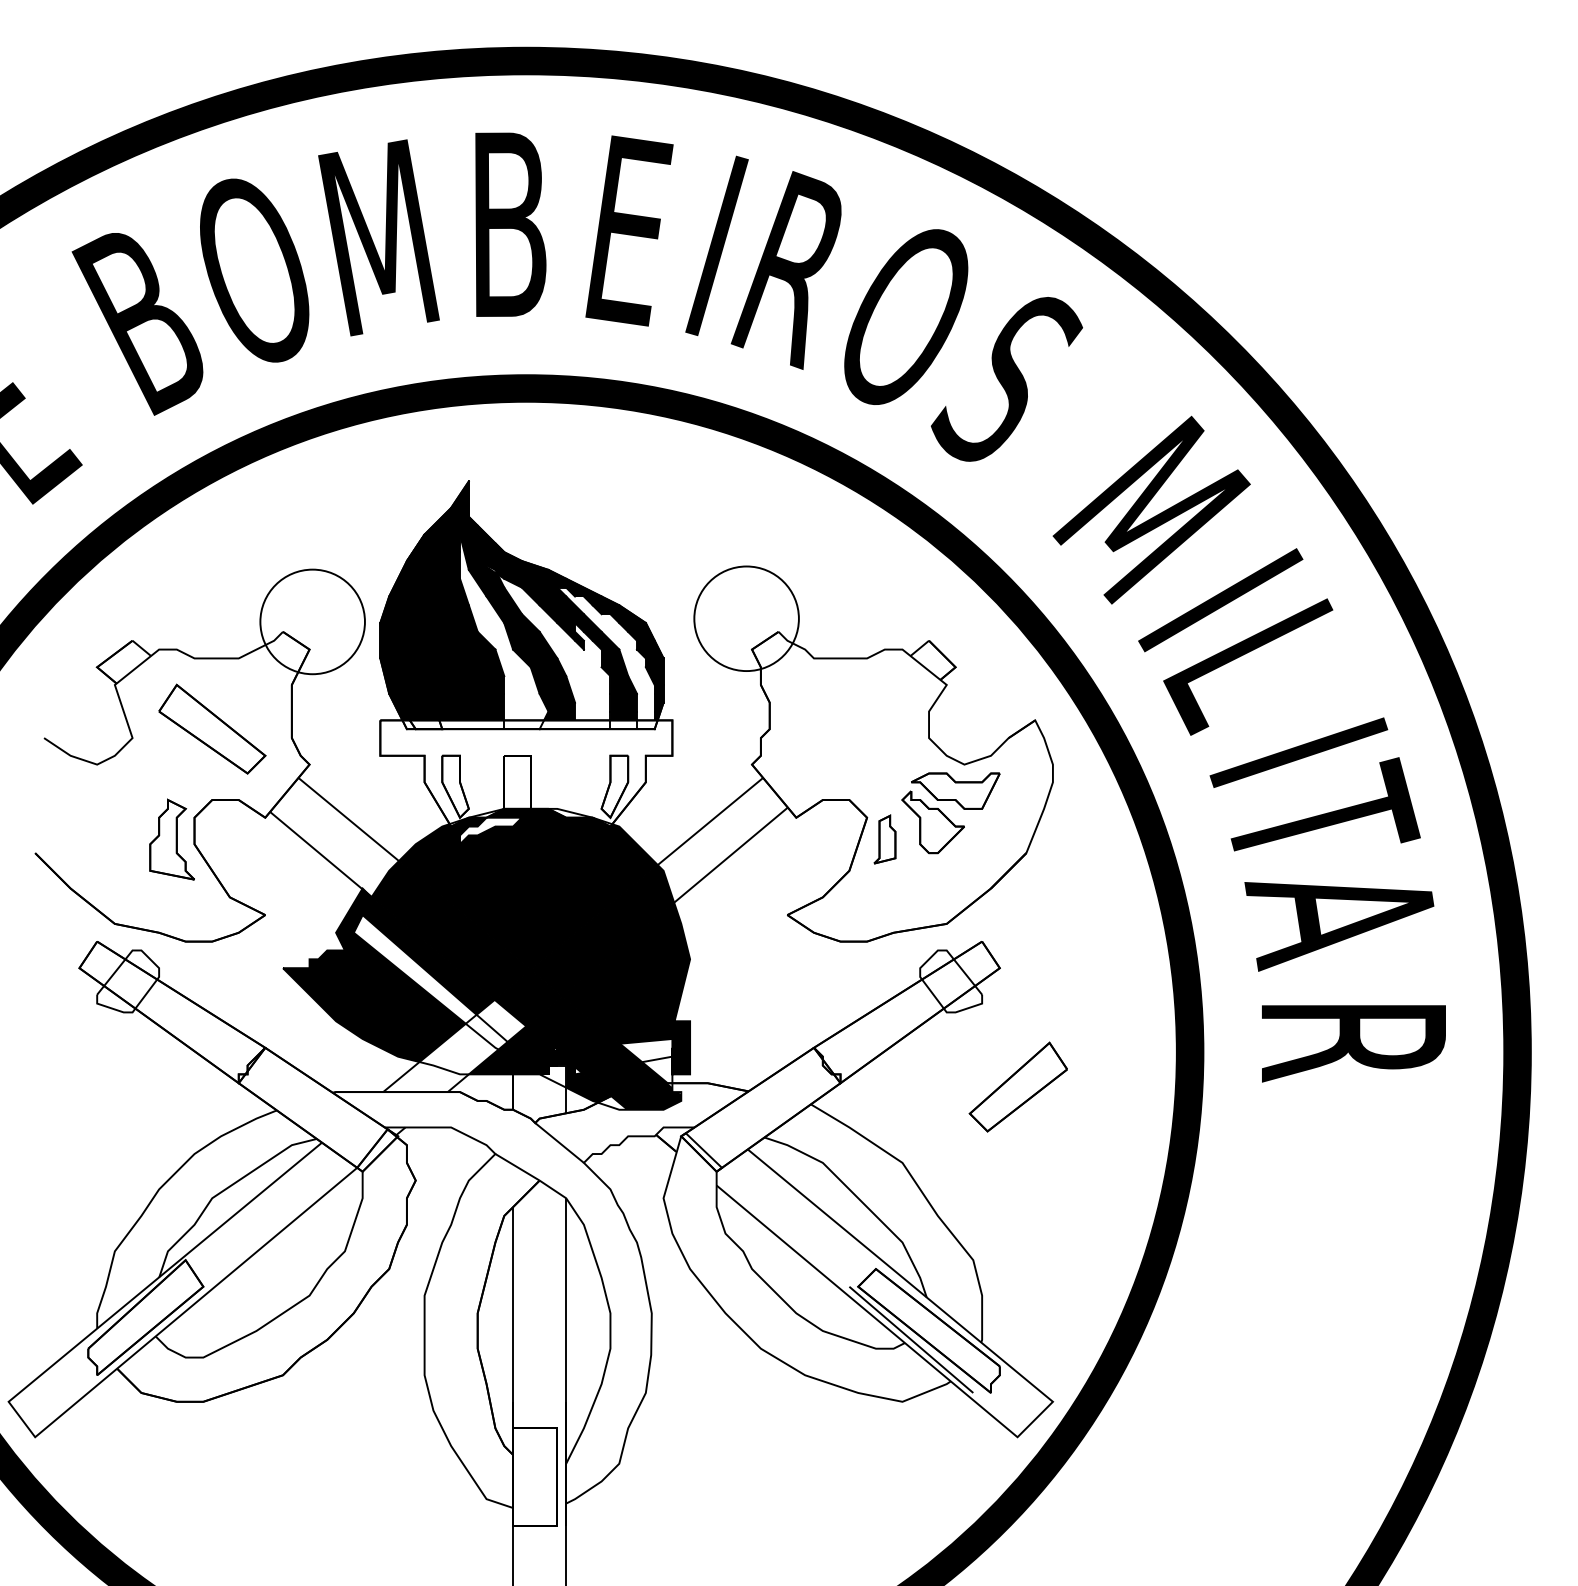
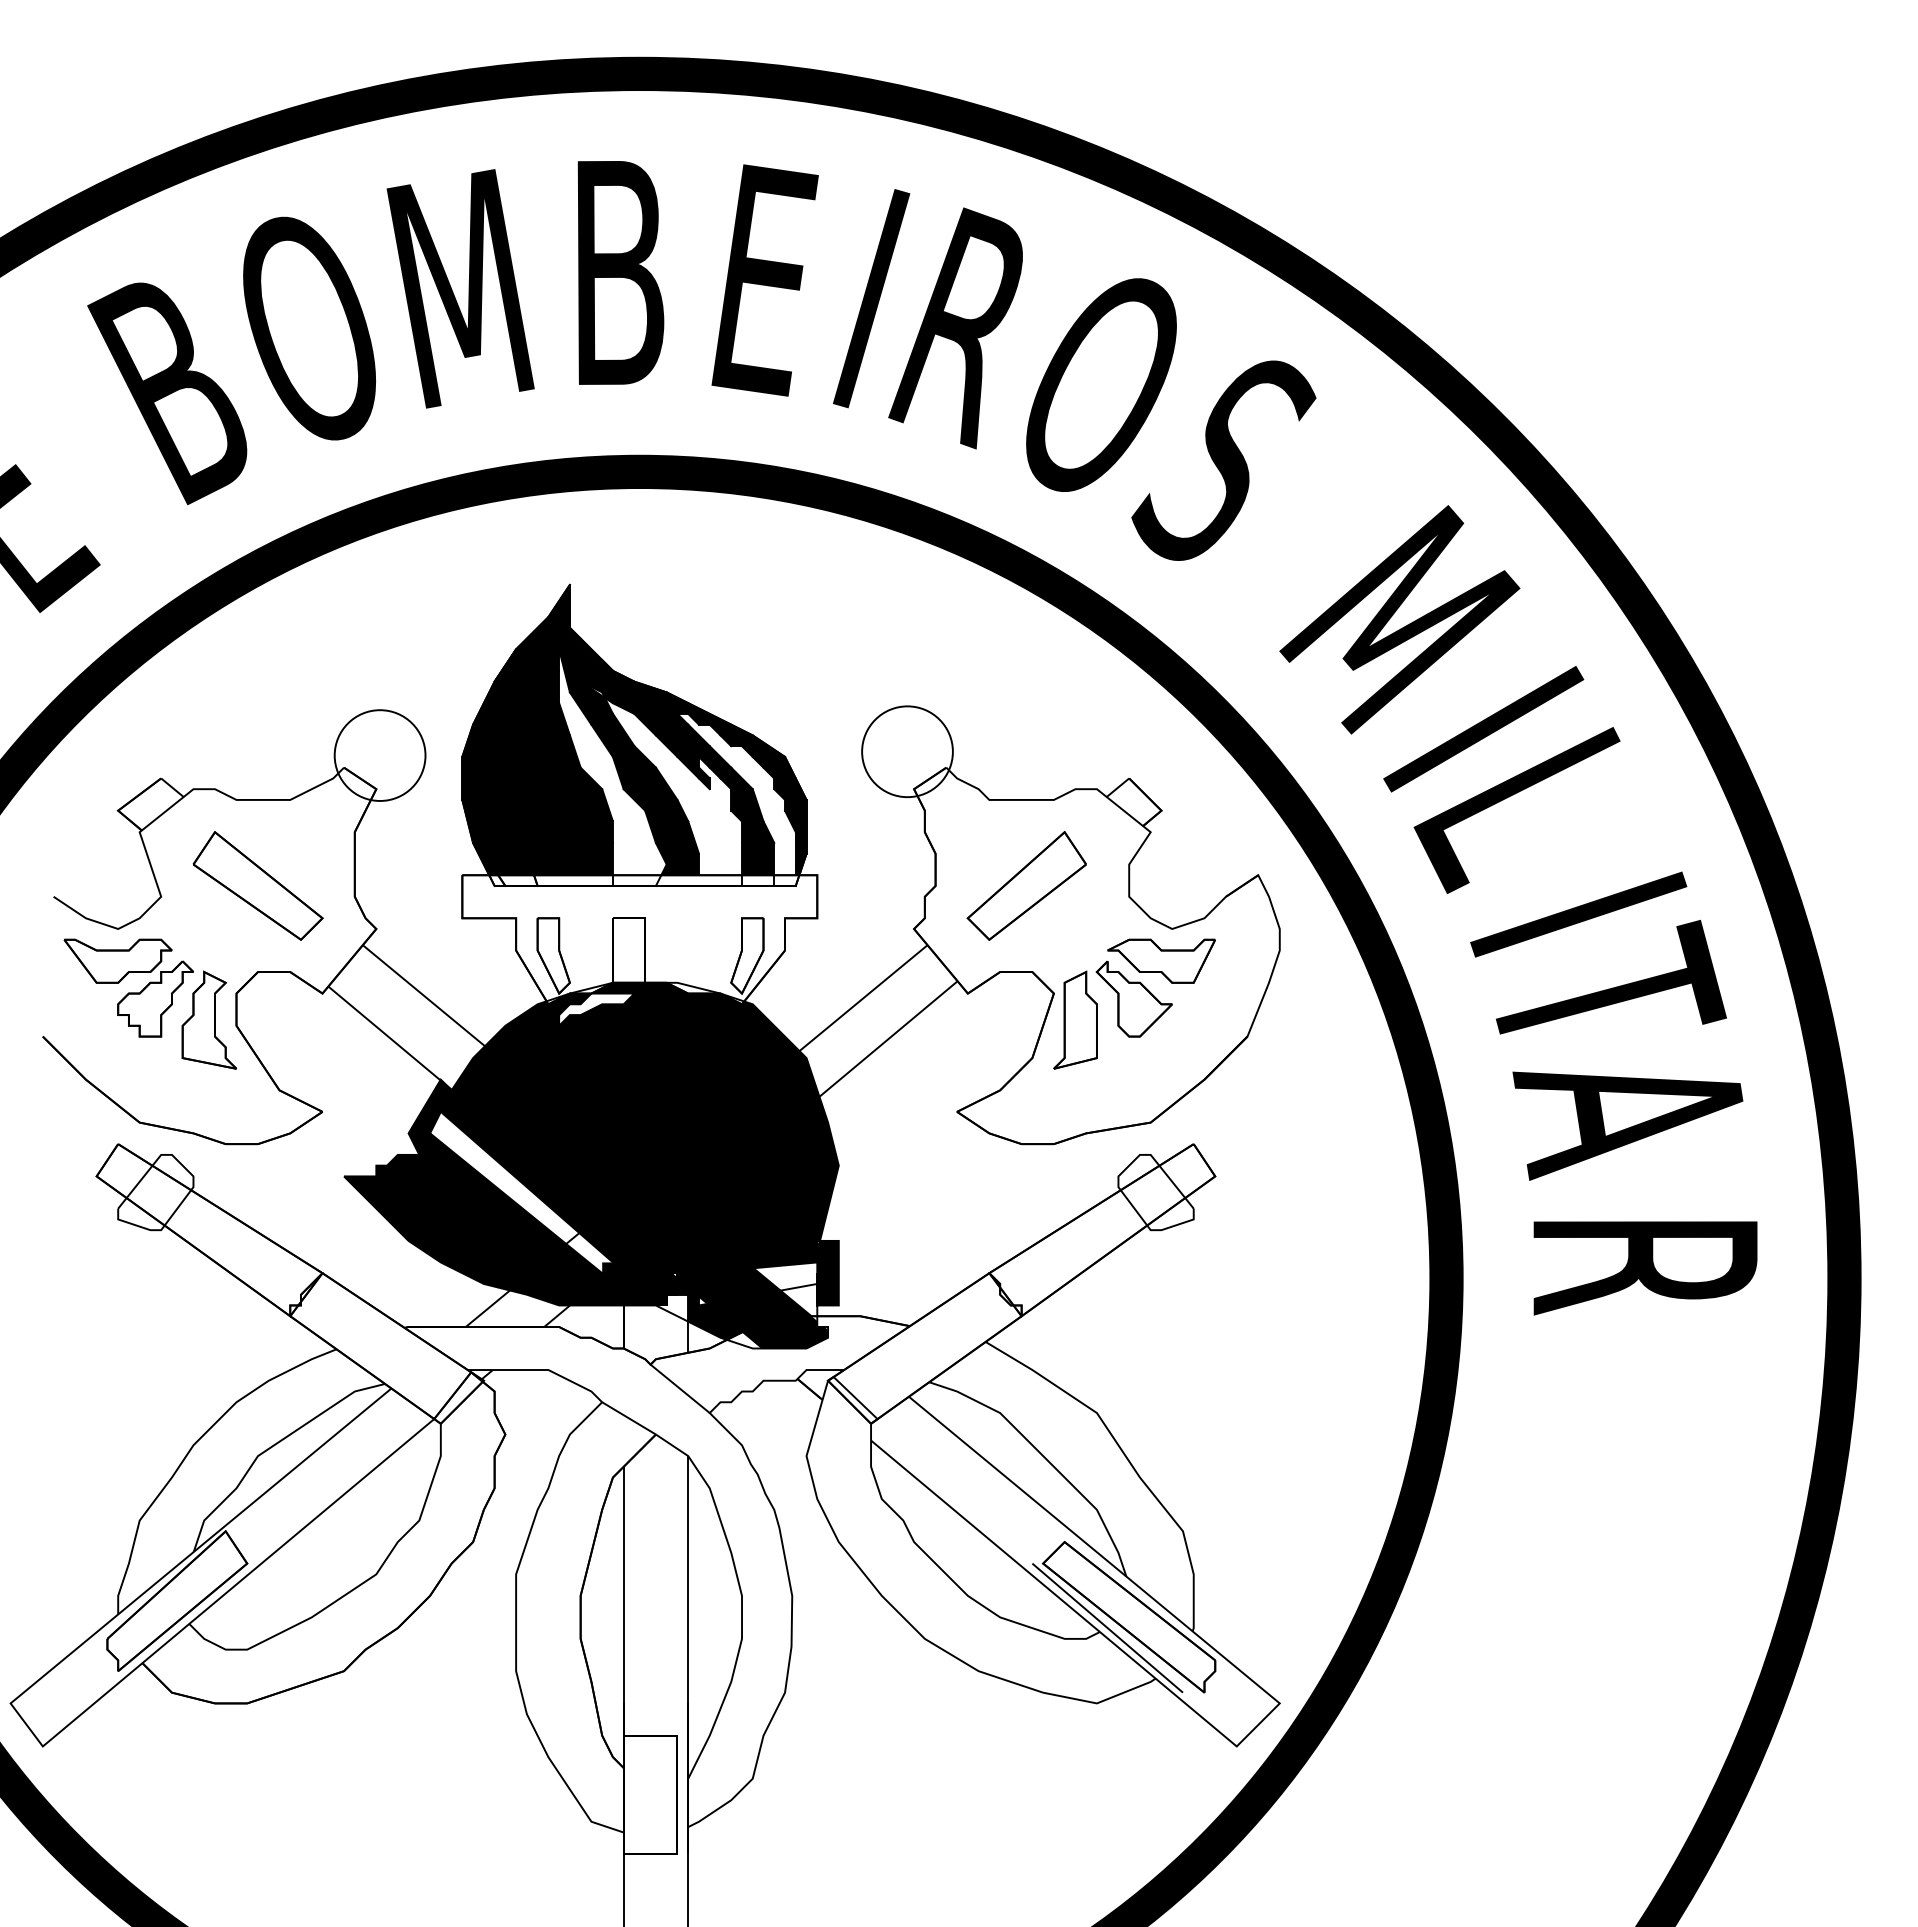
circle: (746, 618) -> (907, 751), size x0.71
circle: (312, 621) -> (379, 755), size x0.71
part: (105, 812) -> (128, 987), added
part: (884, 839) -> (1075, 1019), size x1.67
fill: (472, 1036) -> (574, 1259), added
part: (1018, 1086) -> (1026, 885), moved

